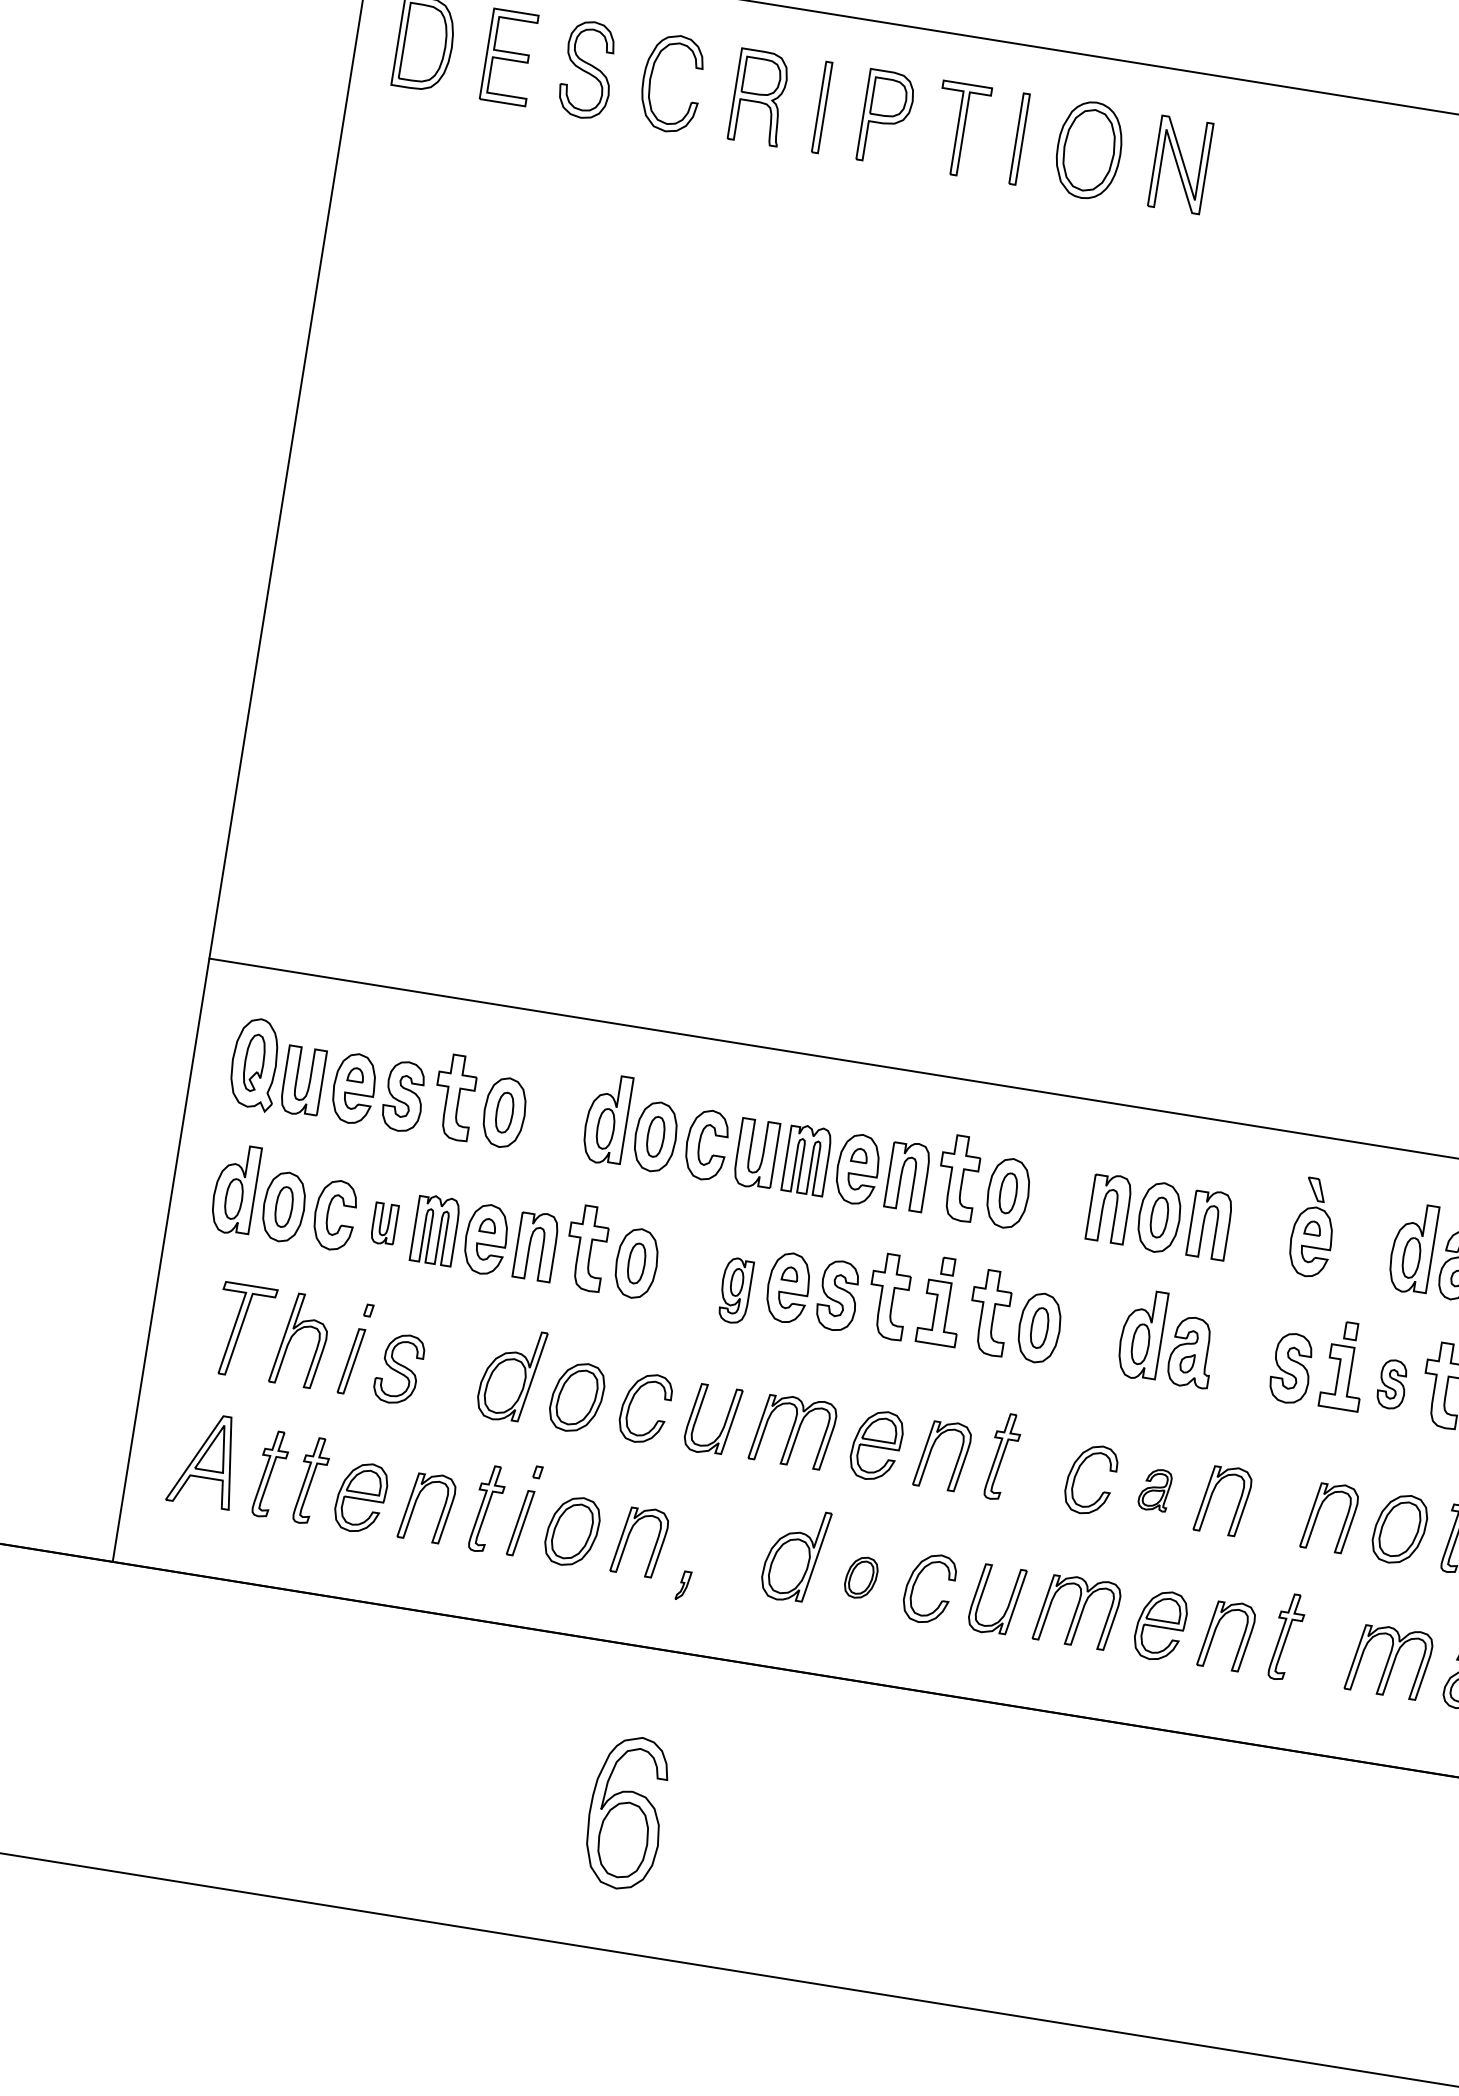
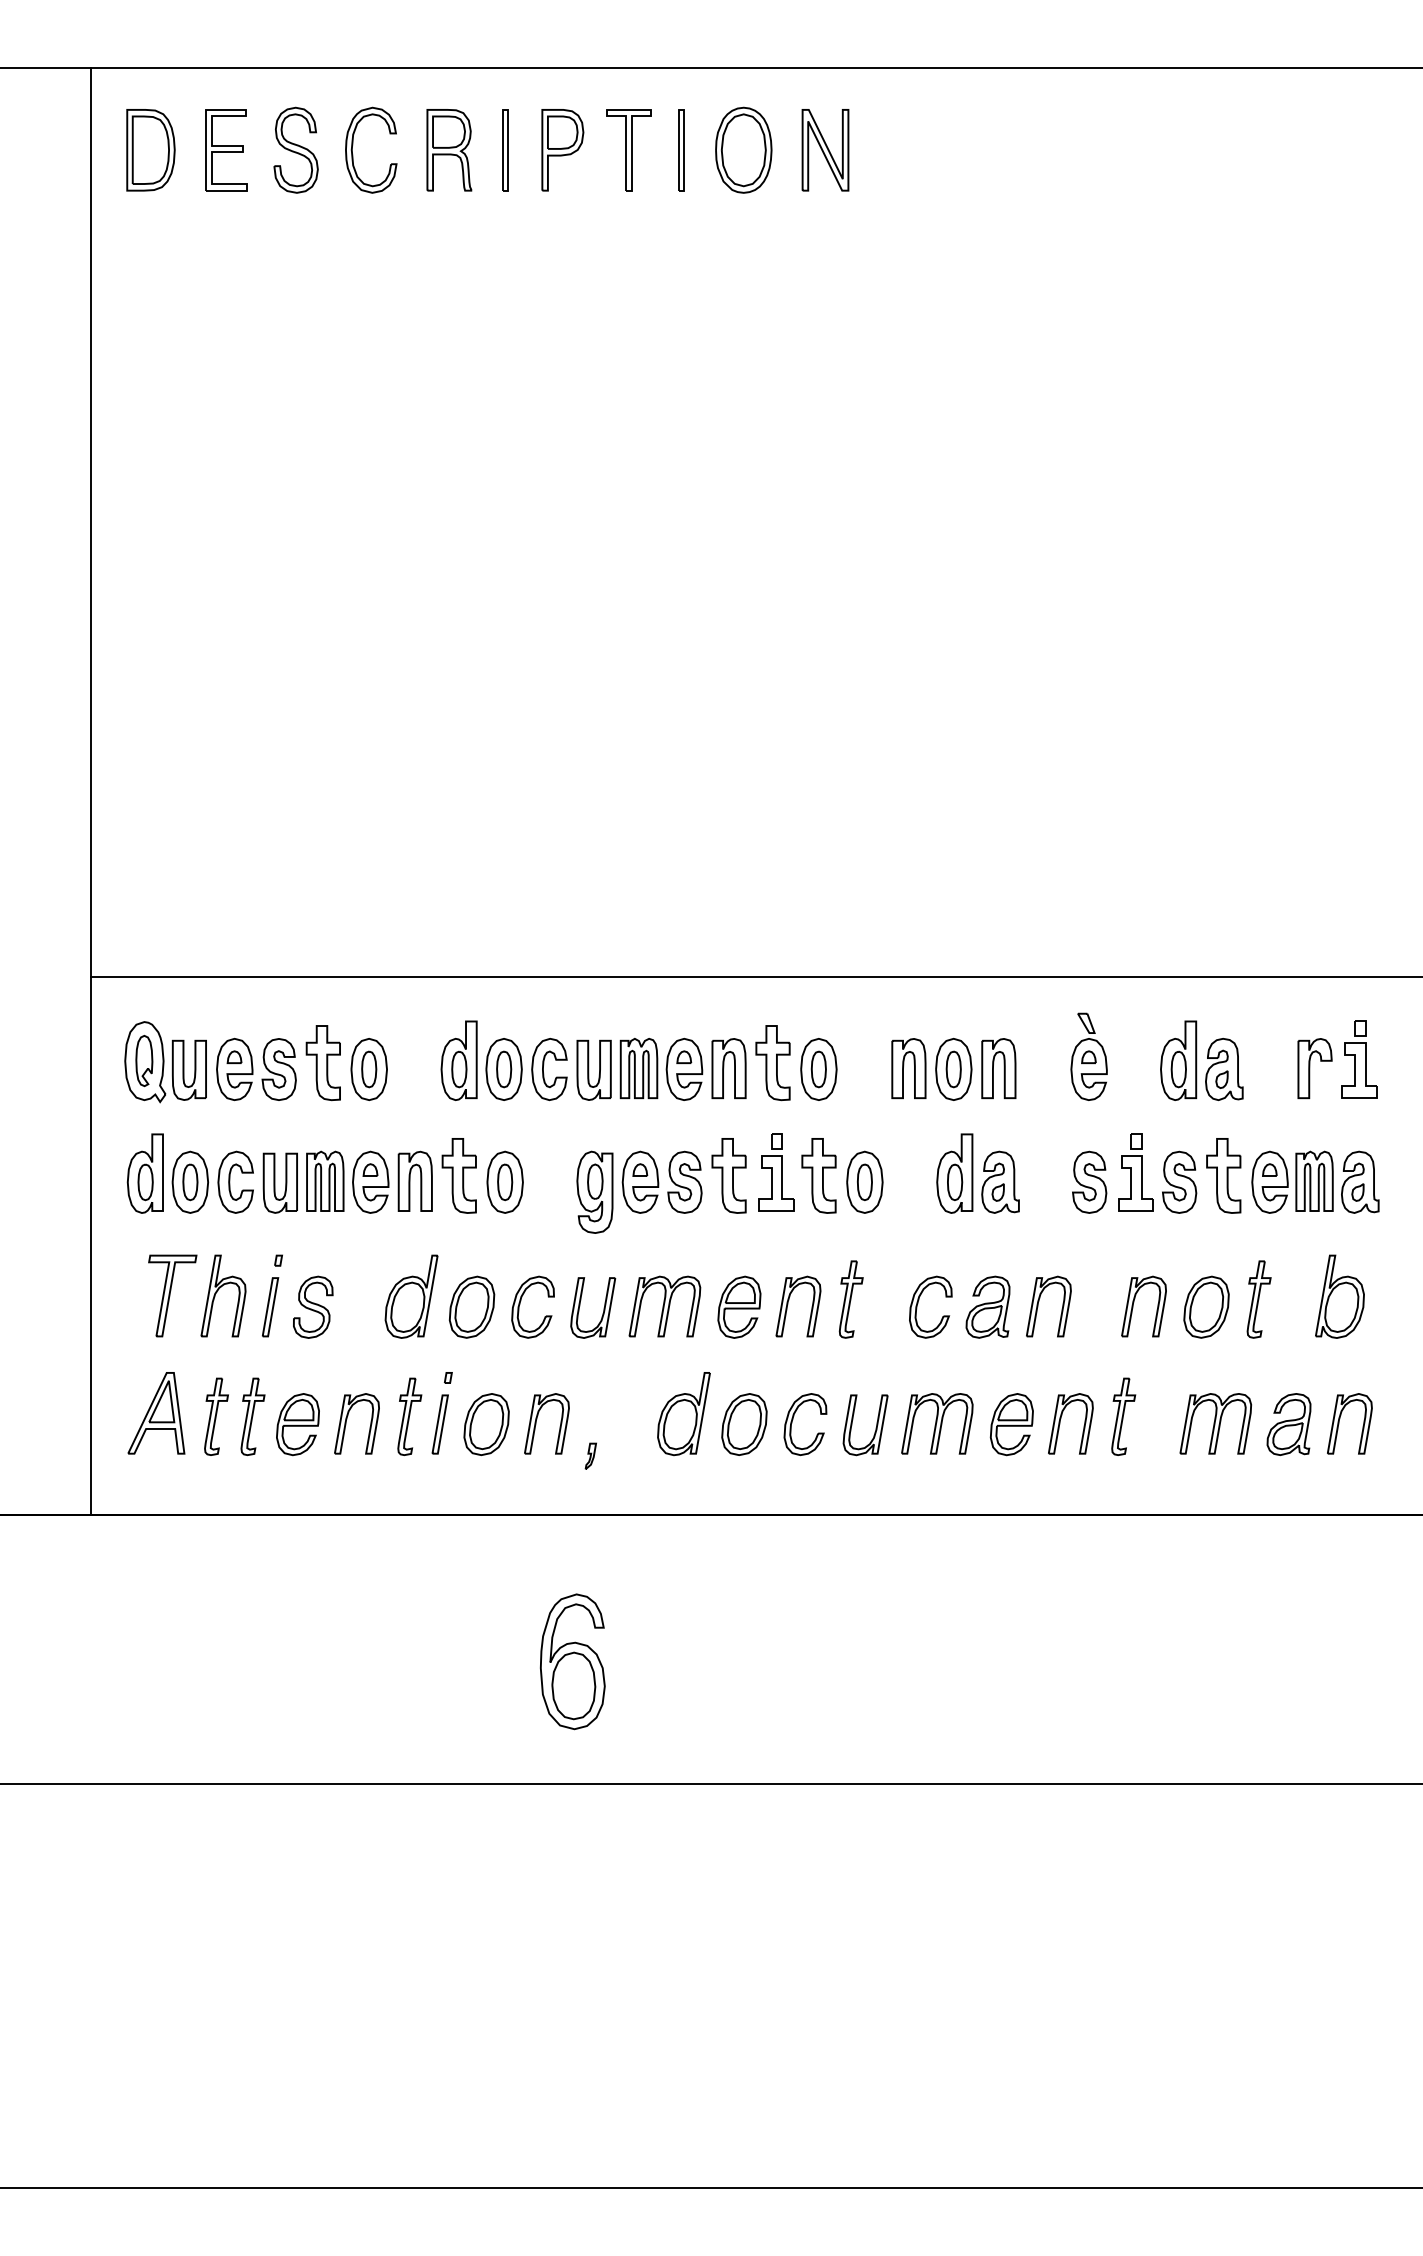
part: (383, 1223) -> (279, 1182), size x1.67
part: (735, 1289) -> (594, 1191), size x1.43
part: (1392, 1383) -> (1179, 1181), size x1.43
part: (1154, 1489) -> (987, 1306), size x1.67
part: (861, 1577) -> (744, 1424), size x1.67

